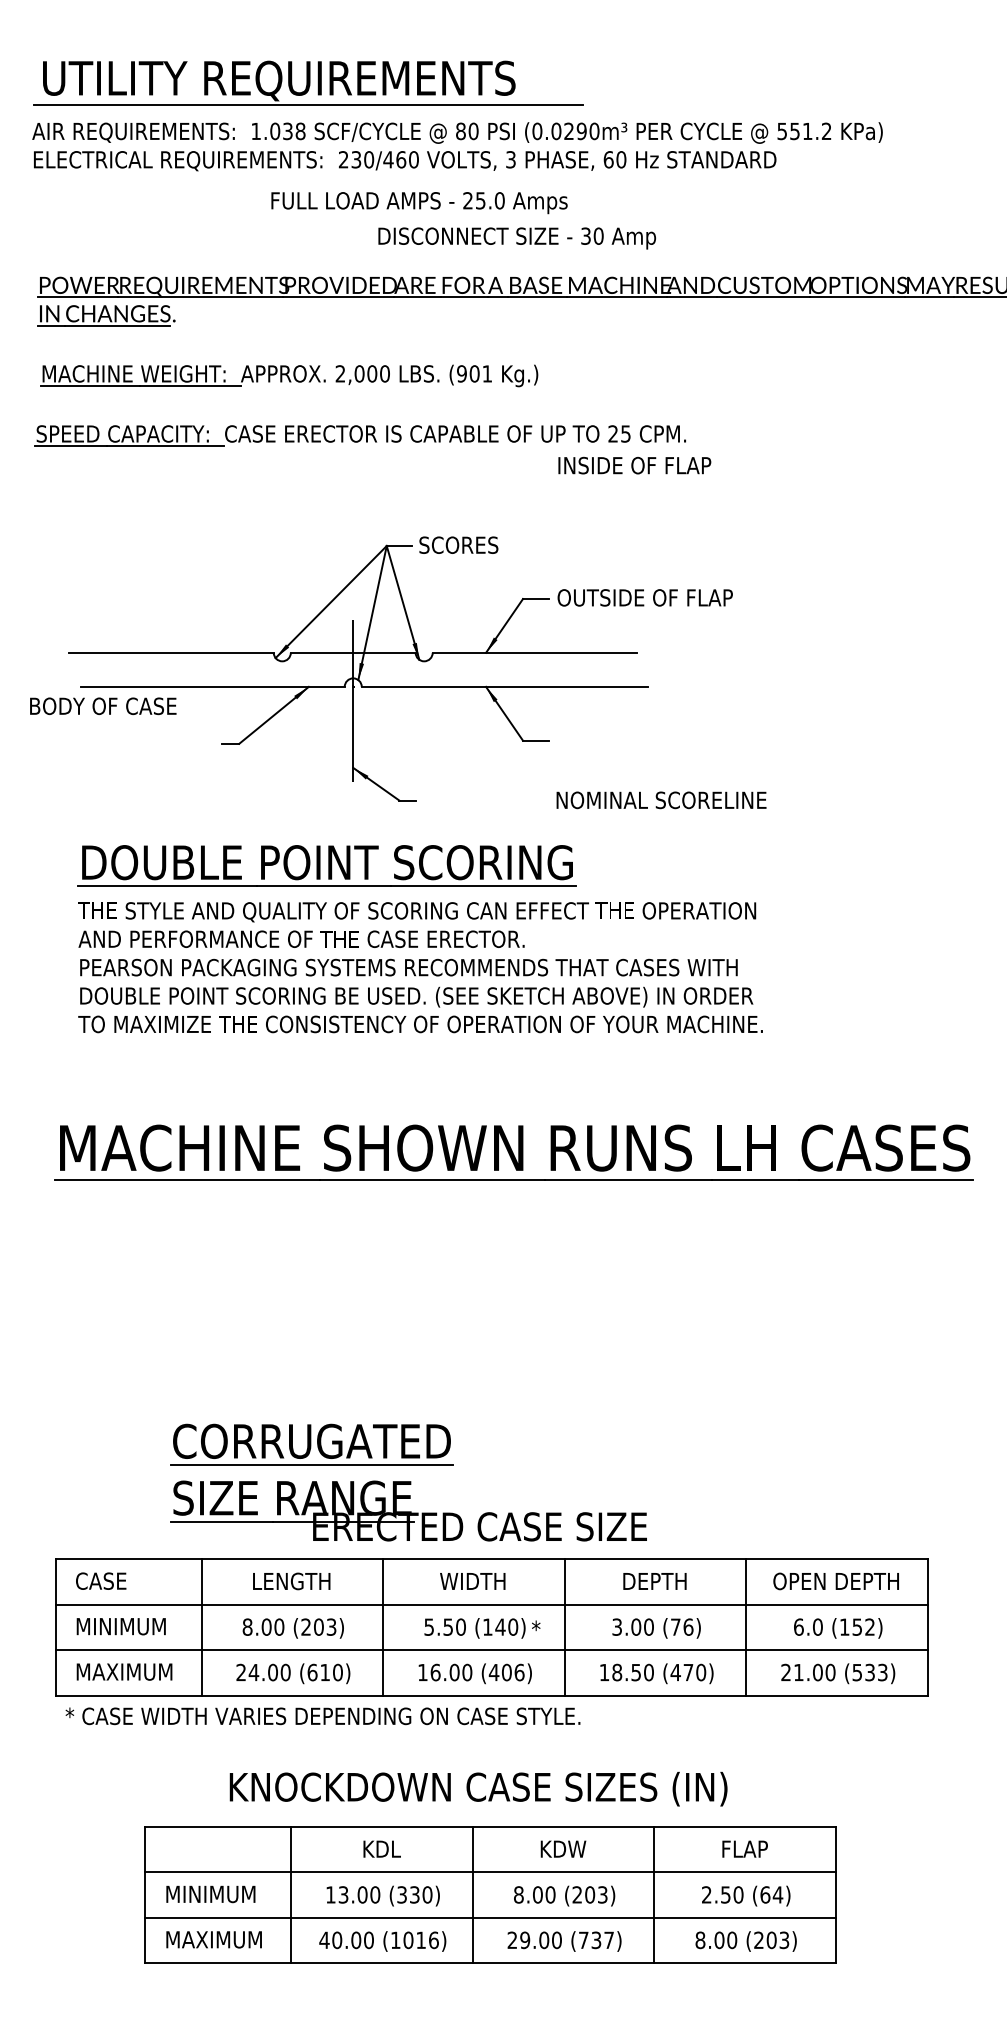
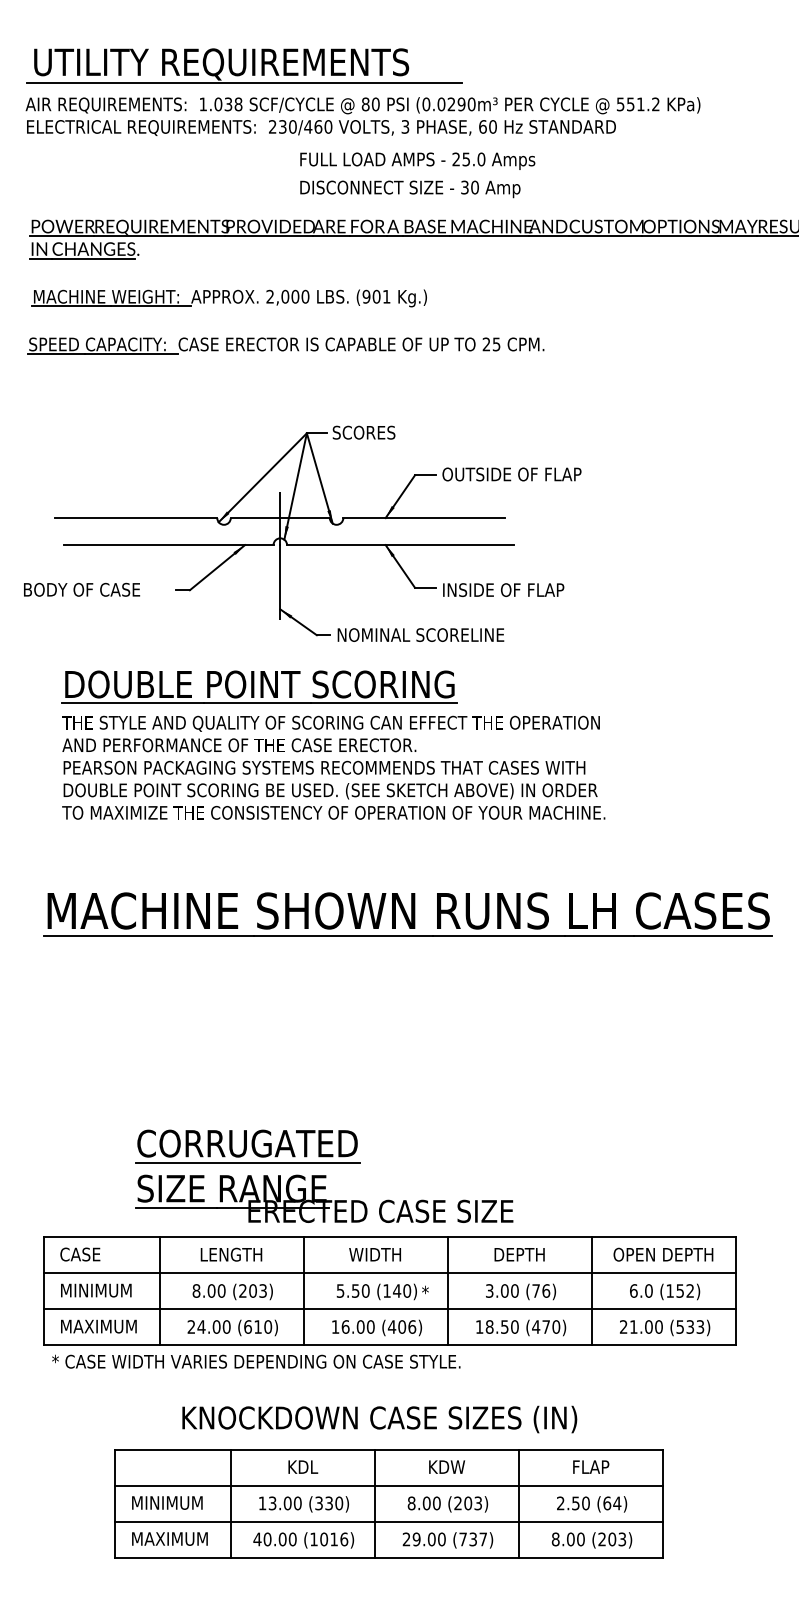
text: (419, 203) -> (417, 161), moved
text: (634, 465) -> (503, 589), moved
text: (103, 706) -> (82, 589), moved
text: (661, 800) -> (420, 635), moved

